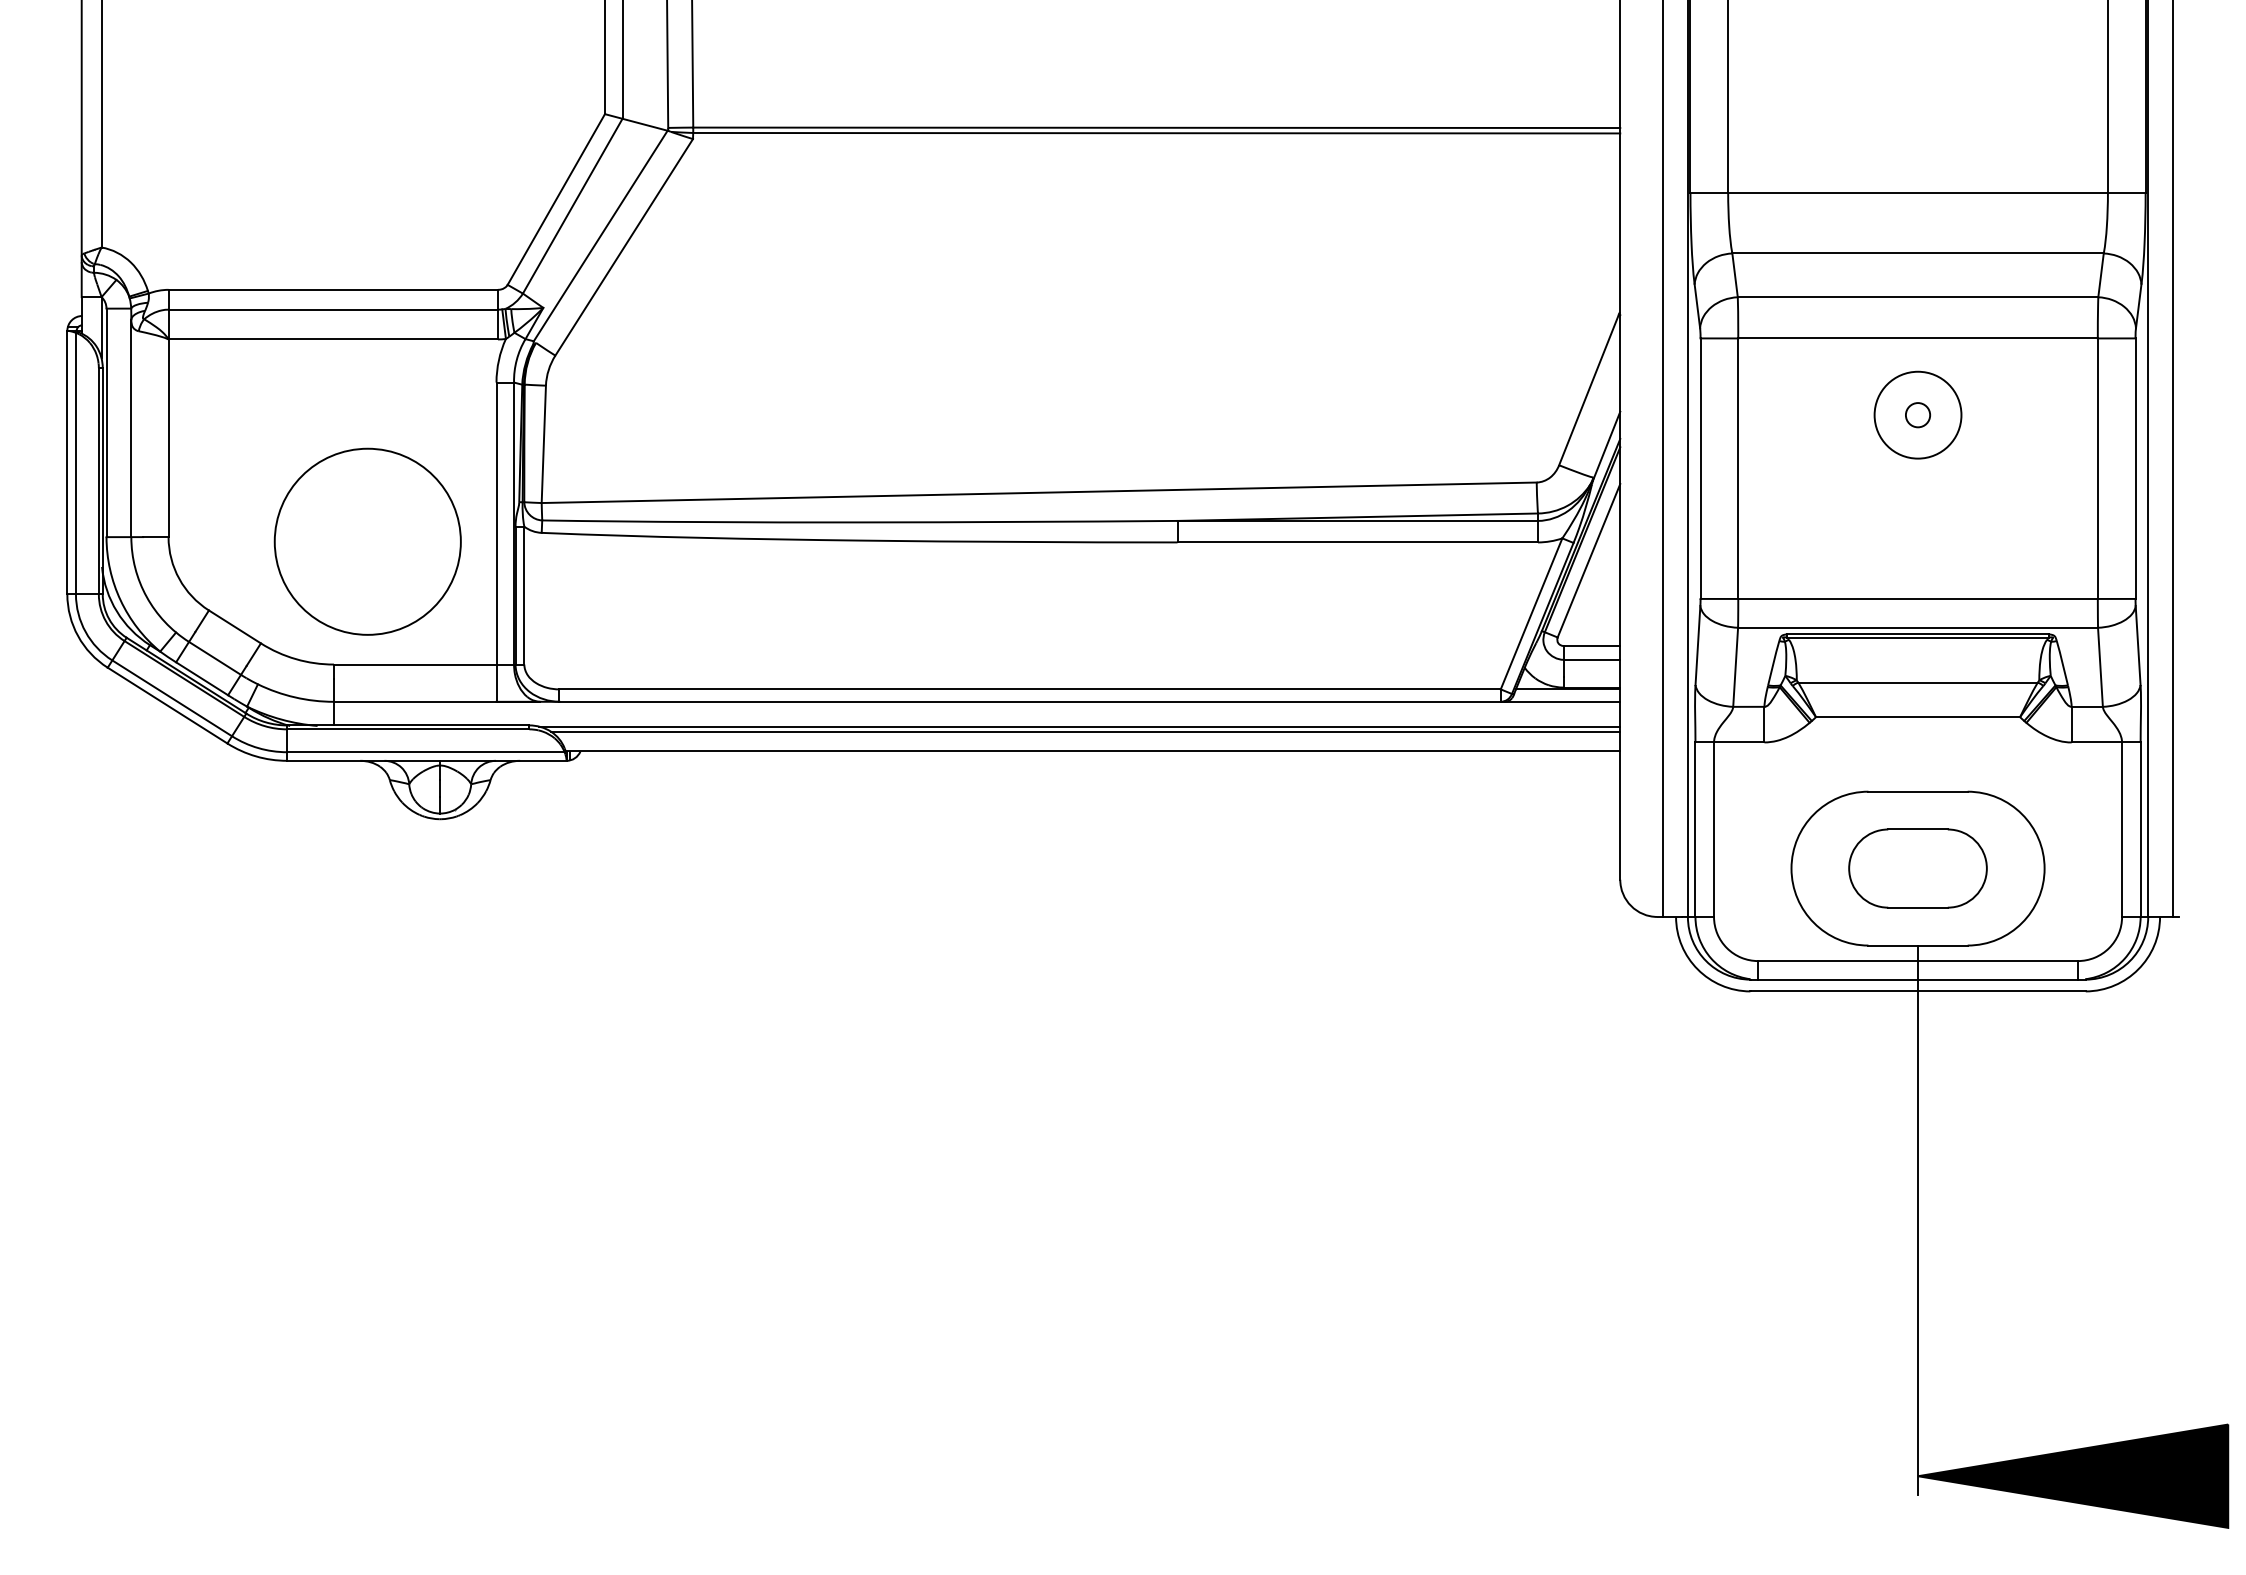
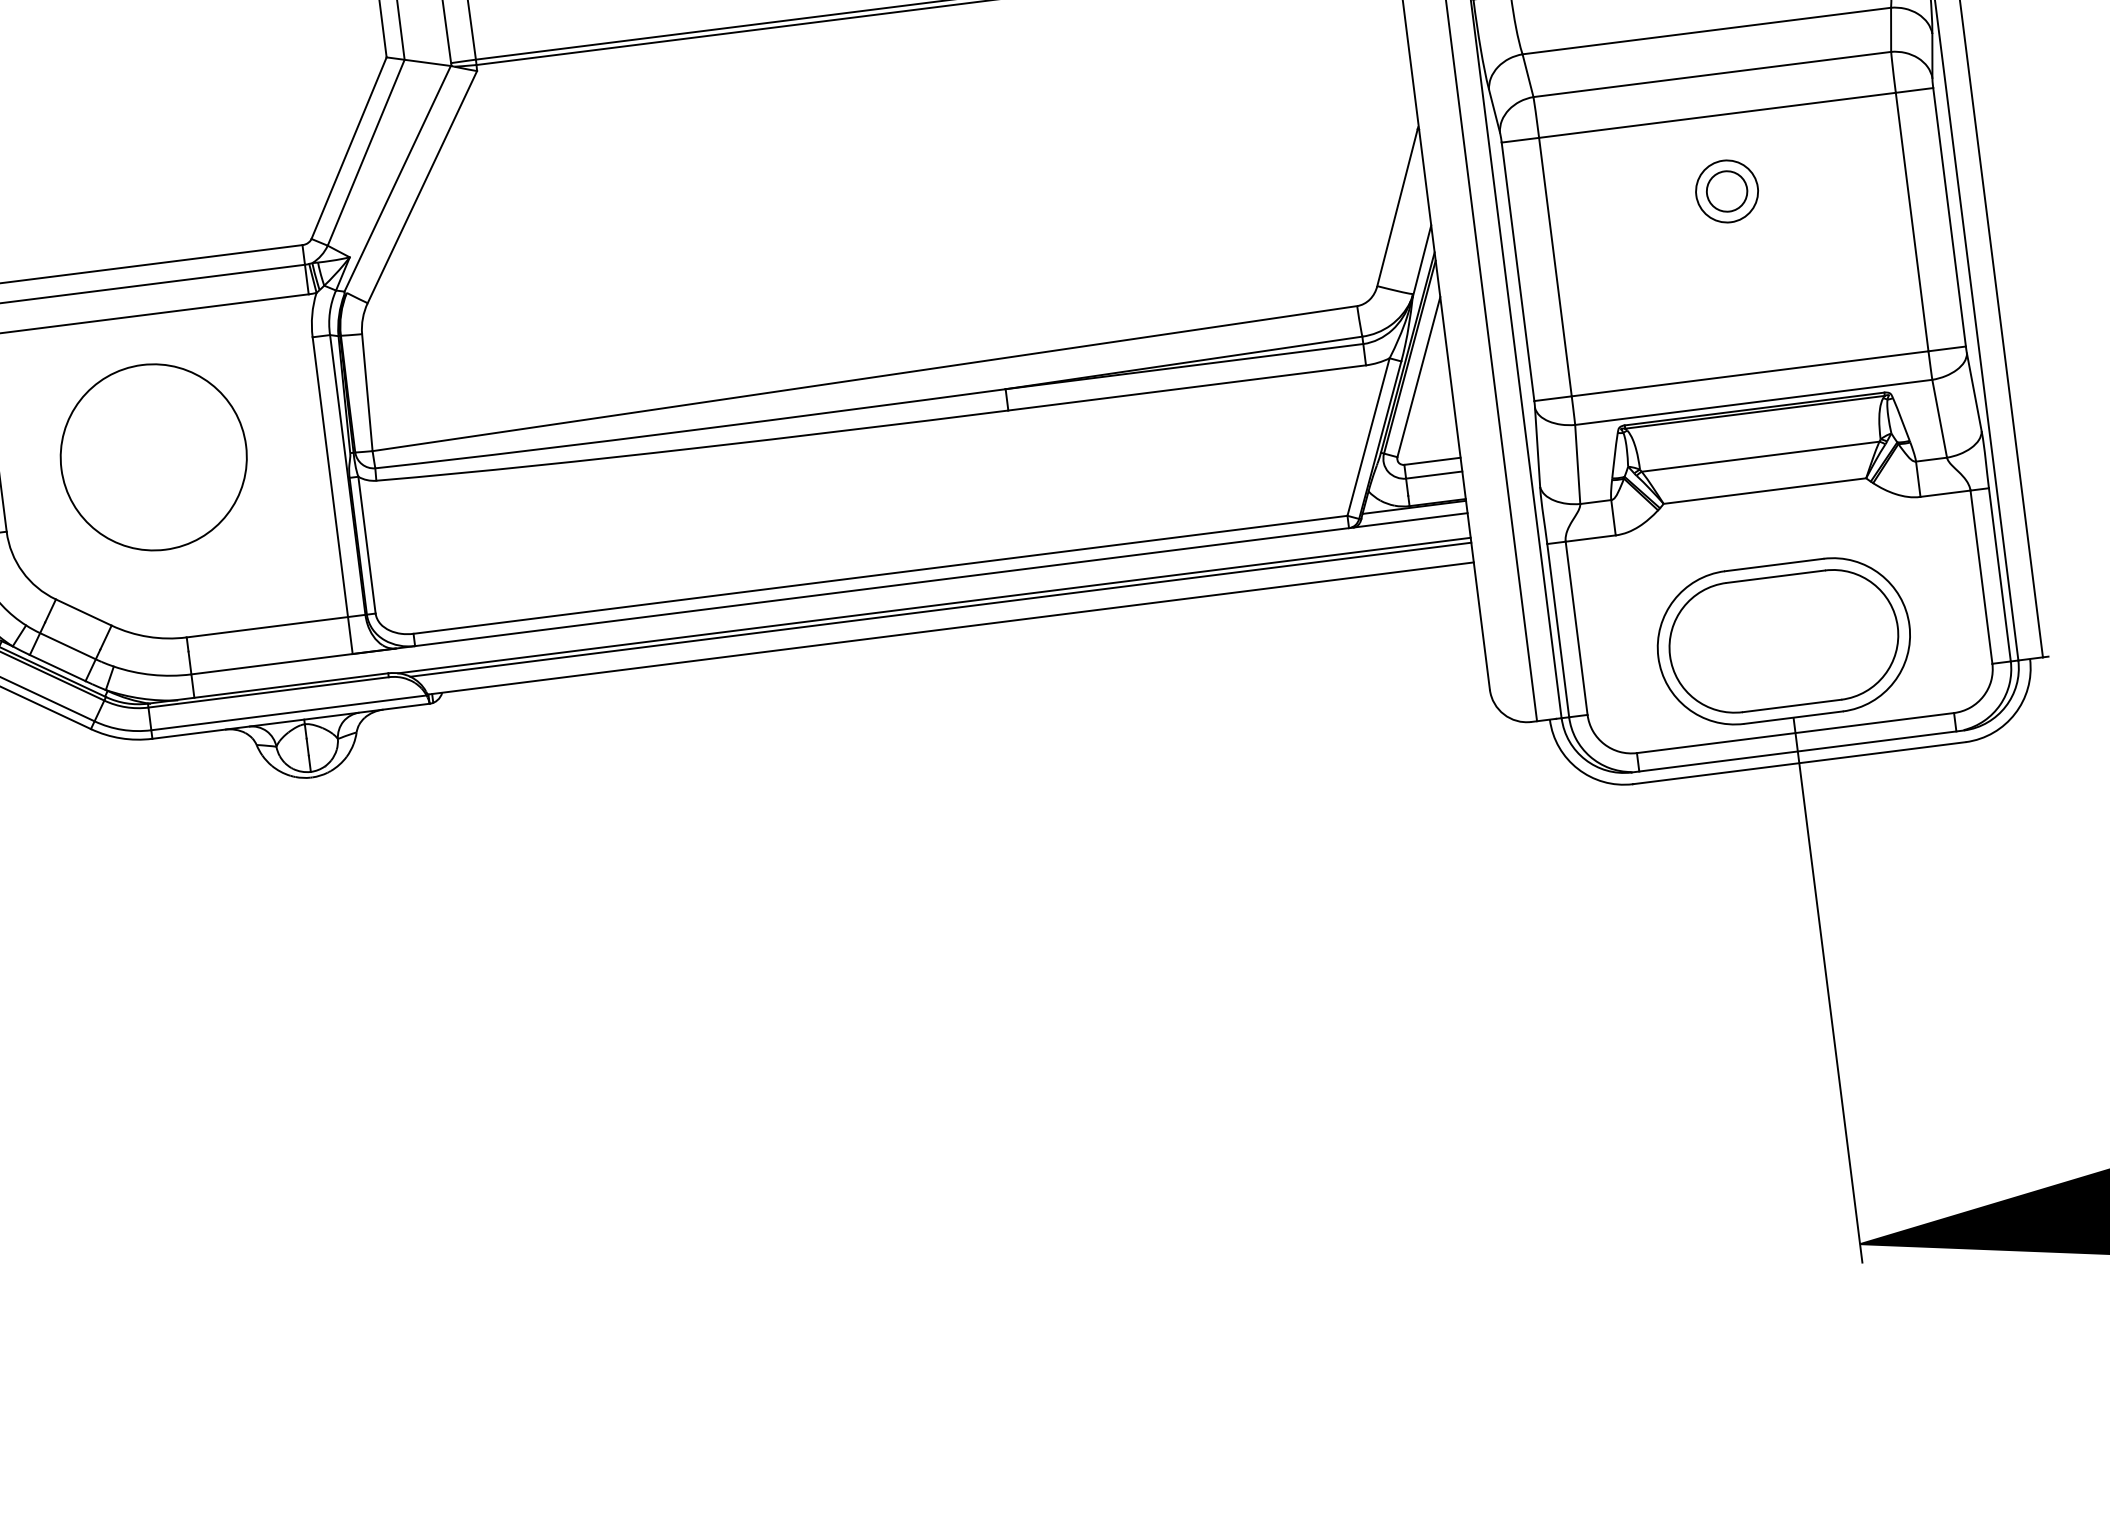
circle: (1917, 414) -> (1726, 190), size x1.67
circle: (1918, 415) -> (1727, 191), size x0.71
circle: (367, 541) -> (153, 457), moved
part: (1917, 868) -> (1783, 641), size x1.67

